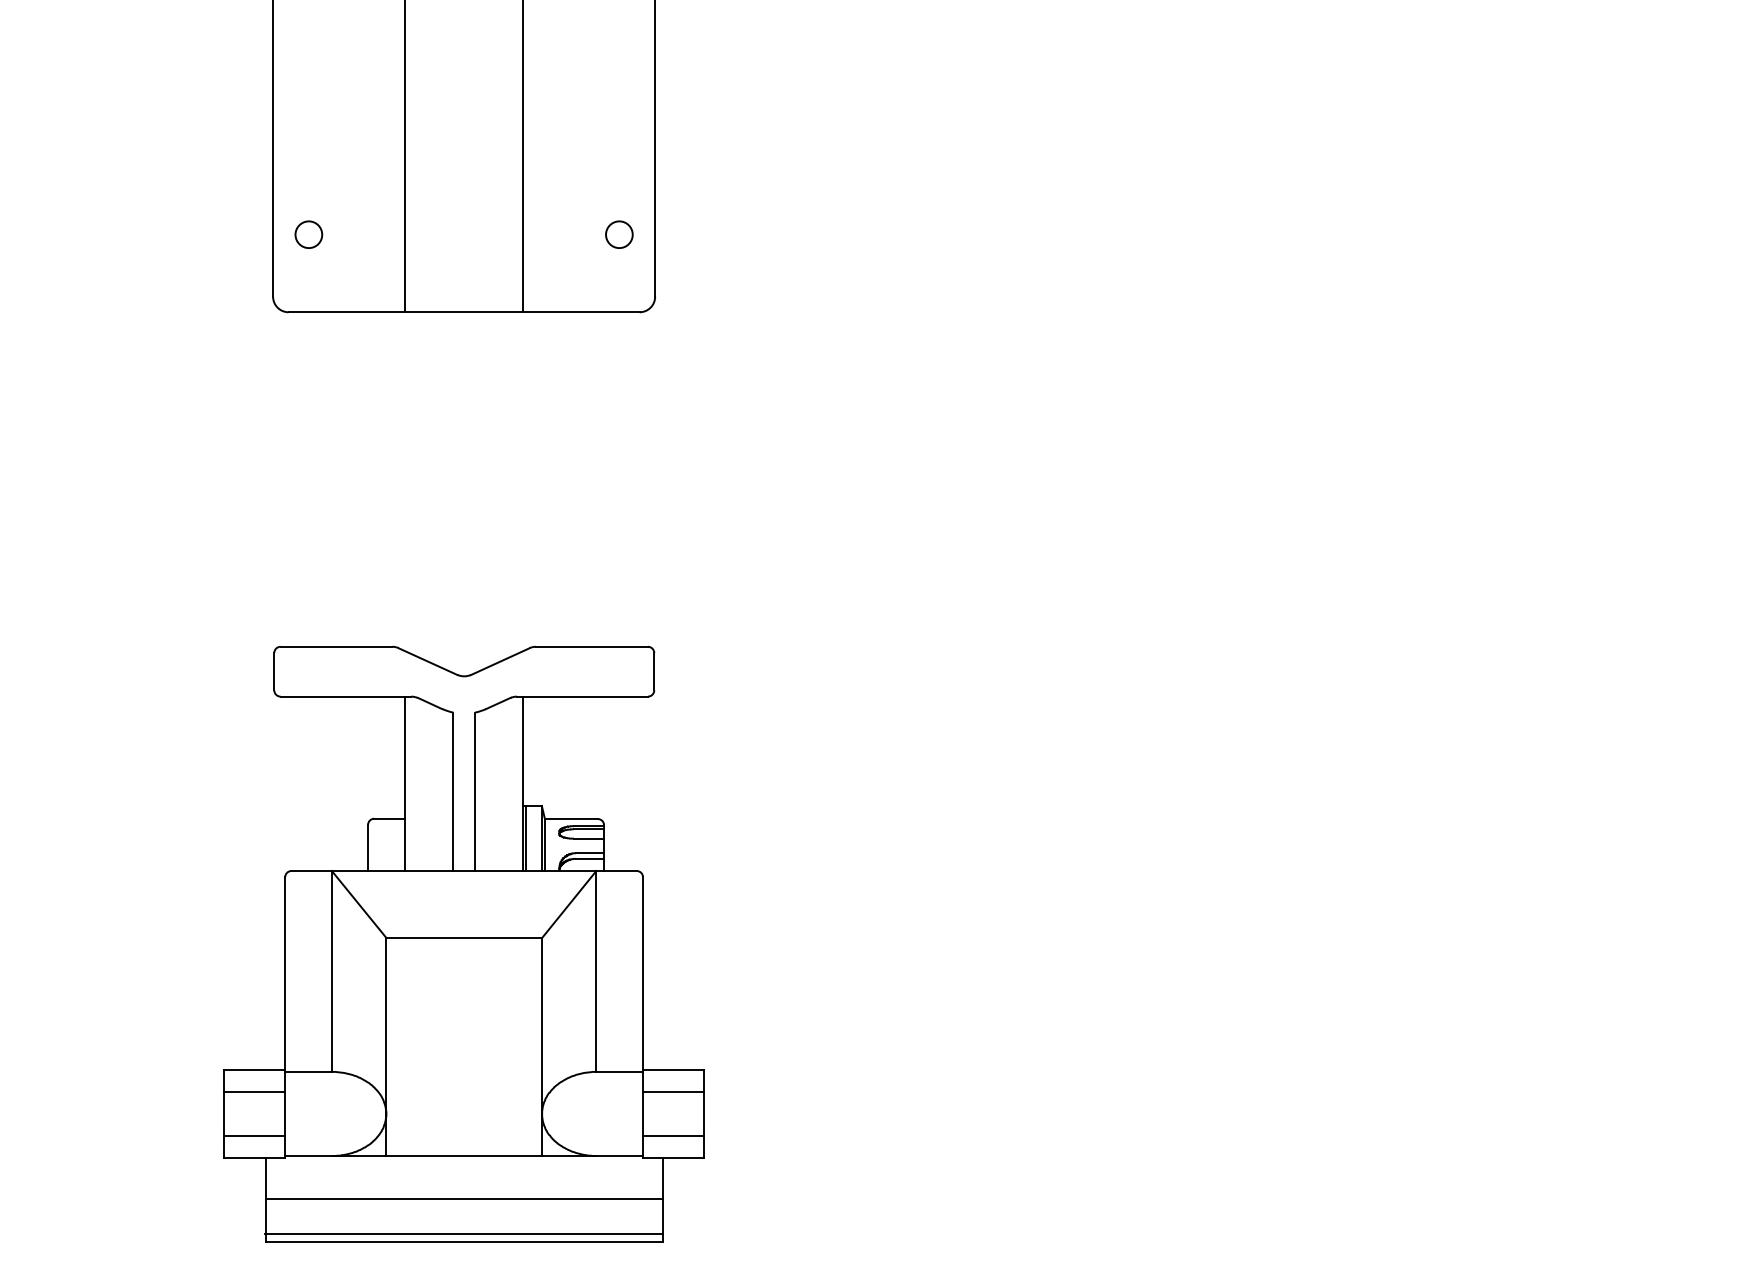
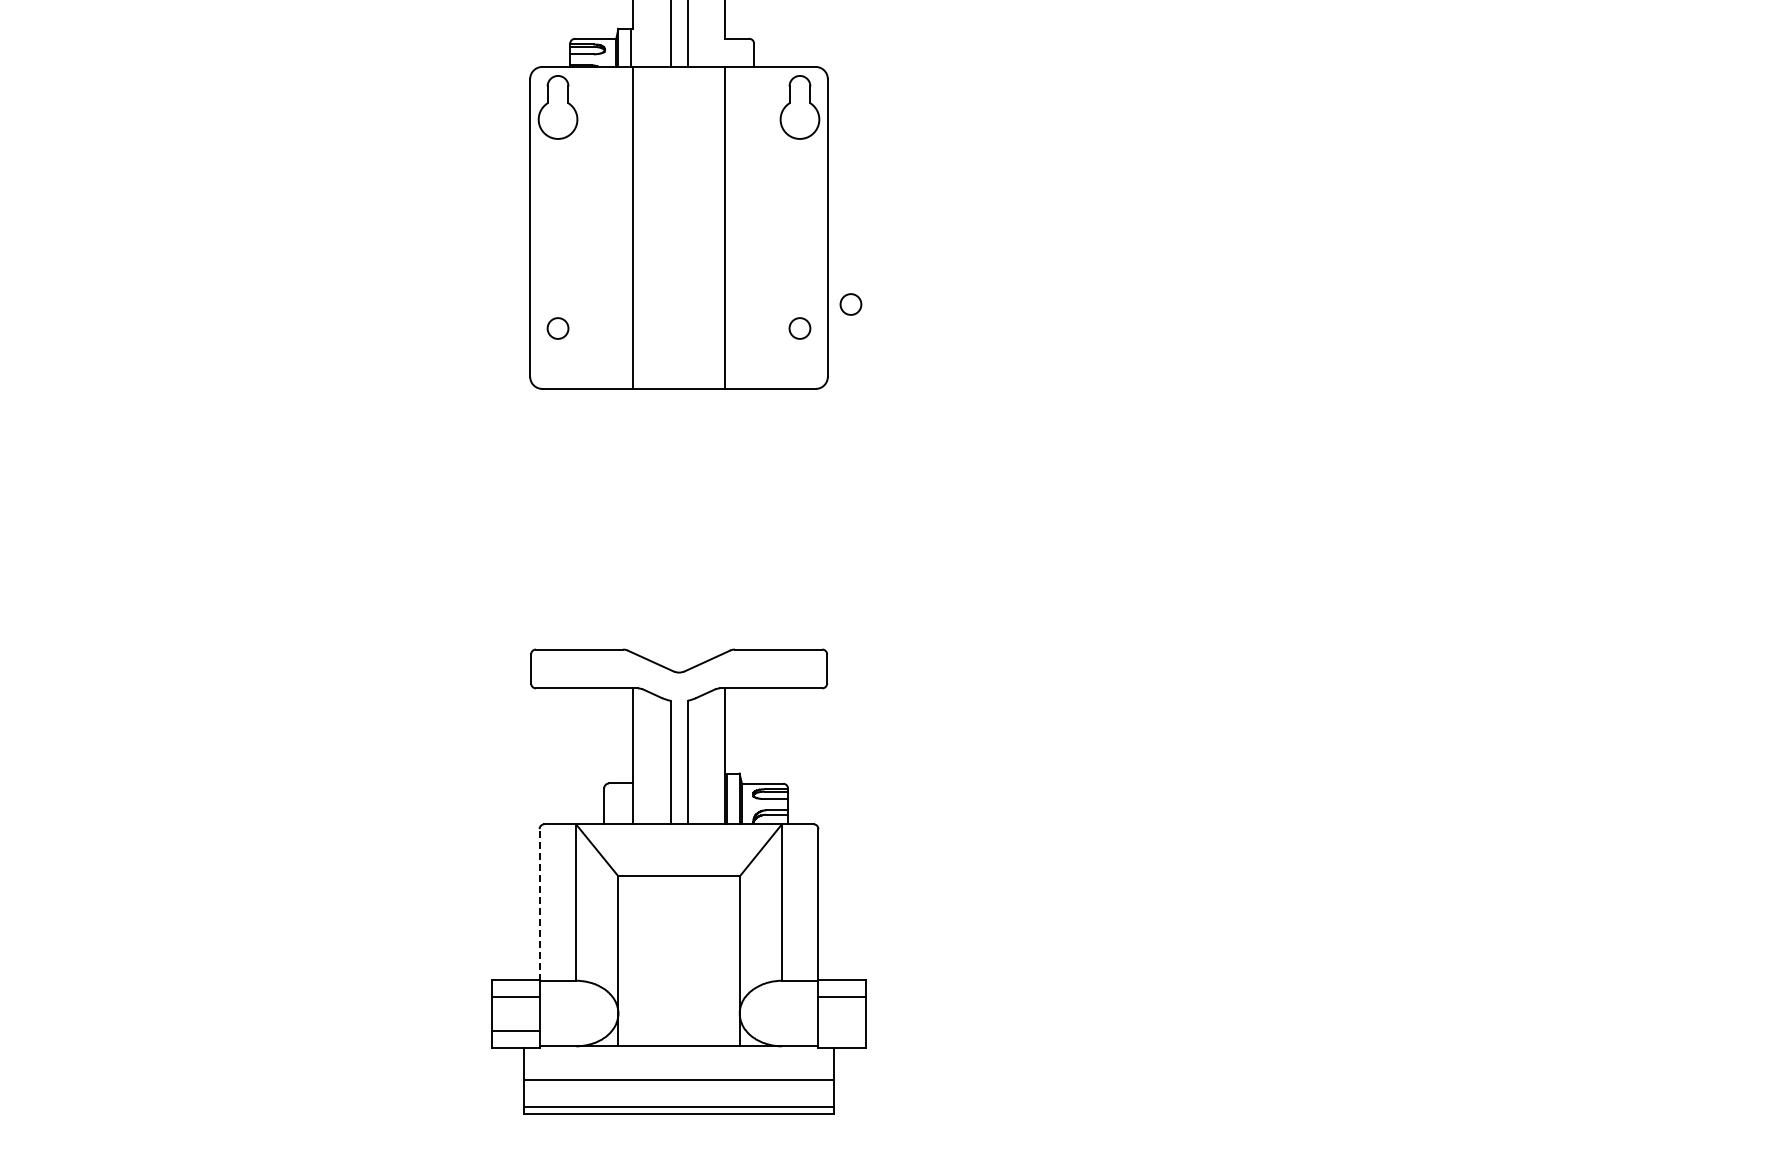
circle: (684, 203) -> (850, 304), added
line: (285, 974) -> (539, 904), solid -> dashed
line: (672, 1135) -> (841, 1030), removed

